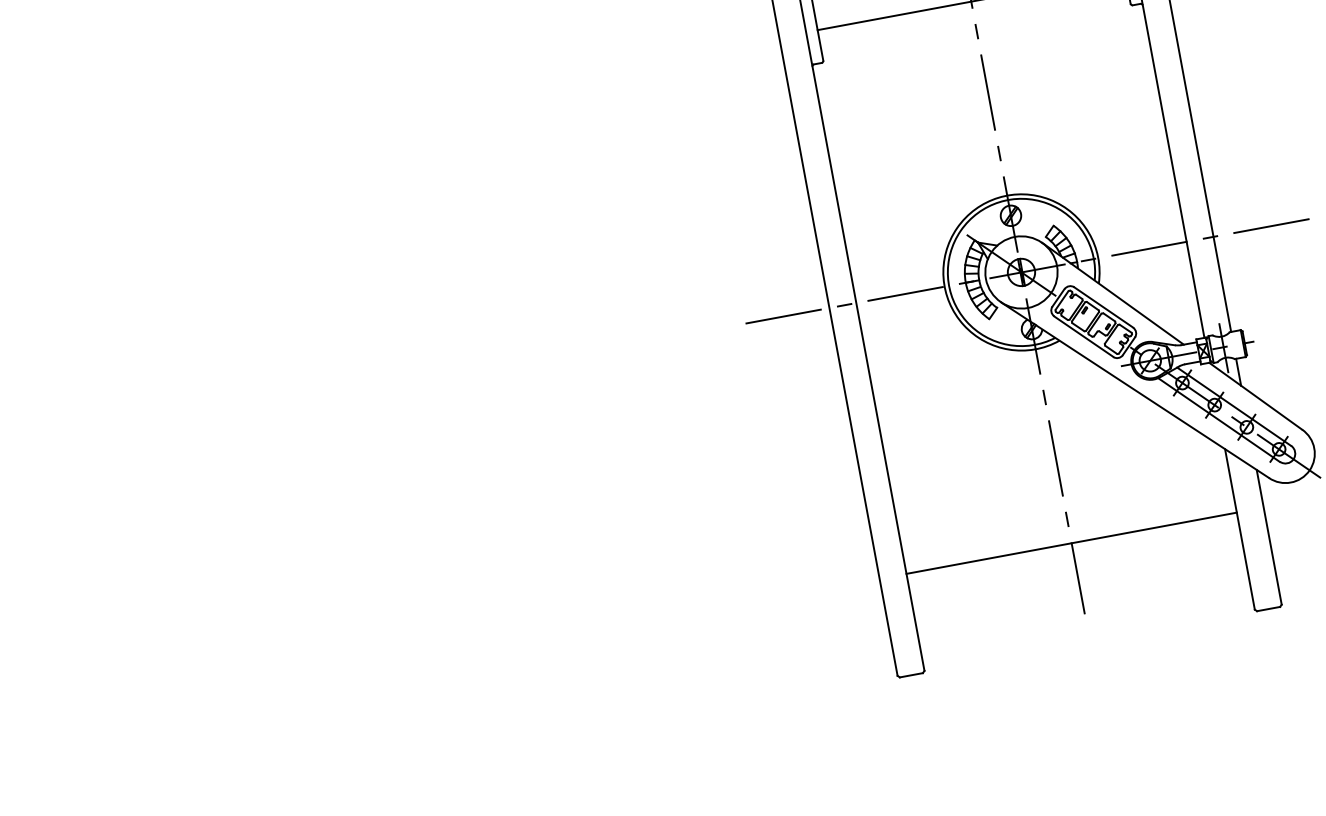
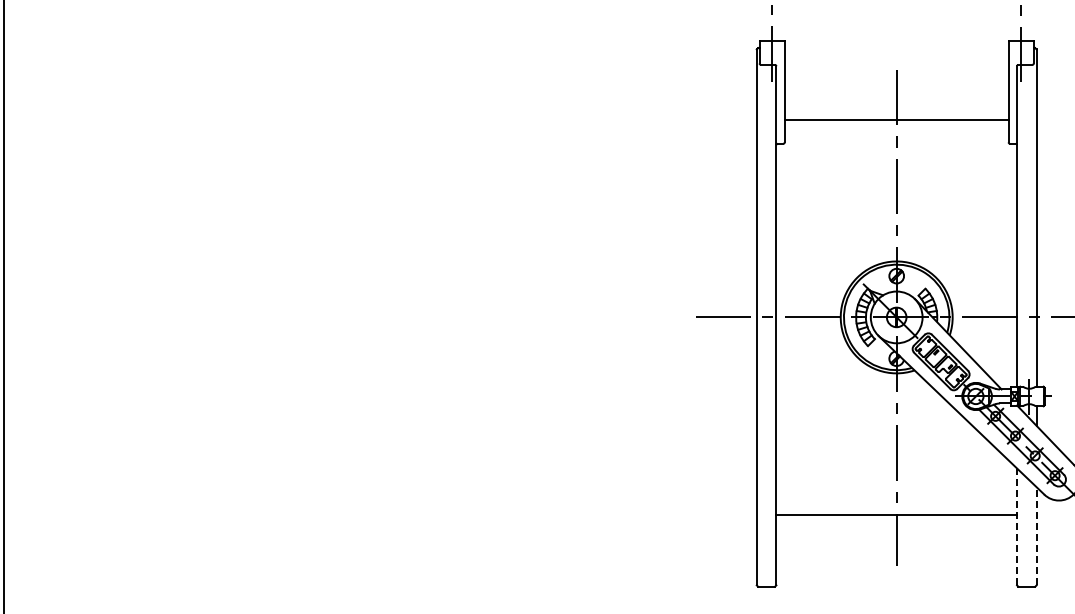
line: (1240, 528) -> (1017, 526), solid -> dashed
line: (1268, 536) -> (1036, 535), solid -> dashed

